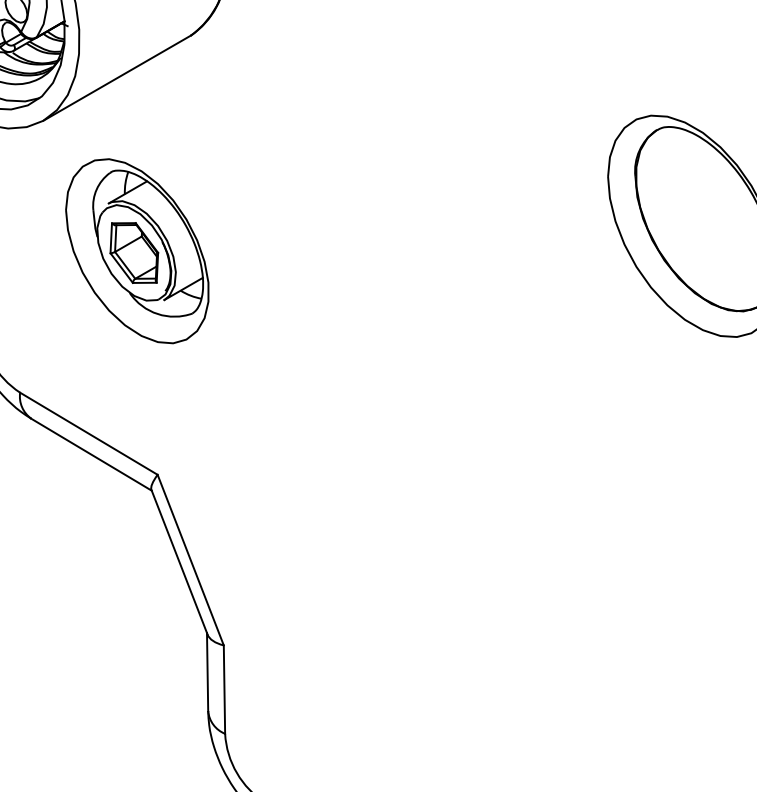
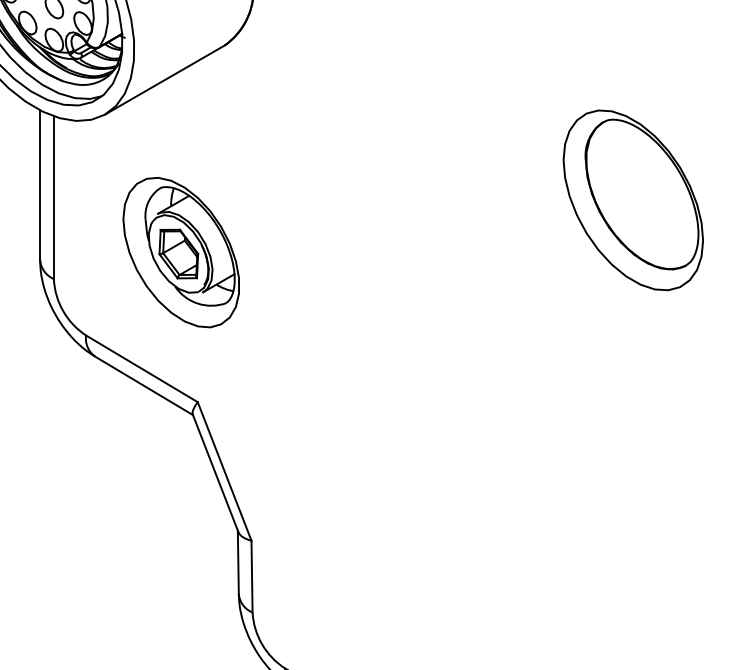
part: (136, 251) -> (180, 252), moved

